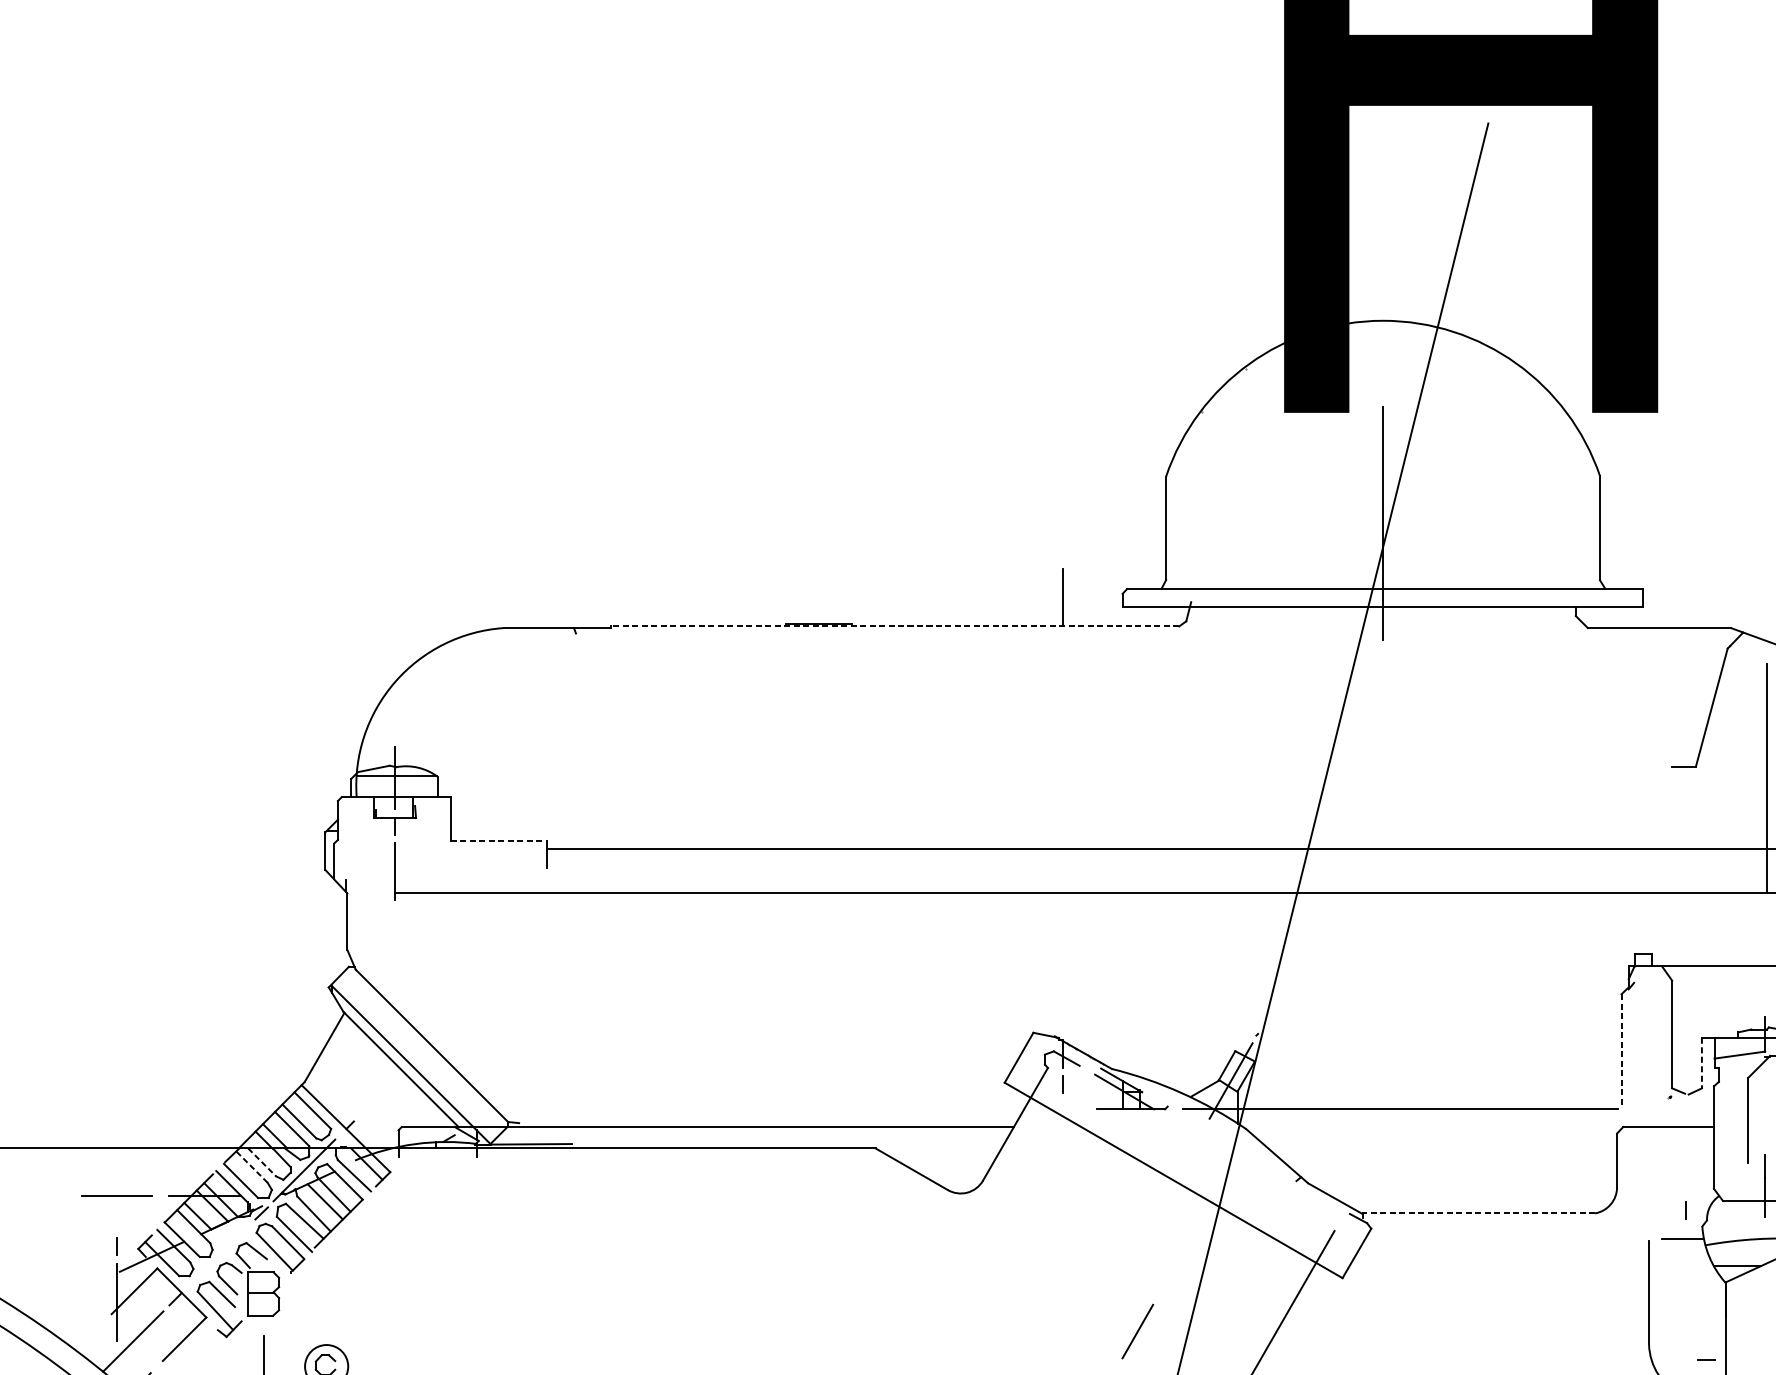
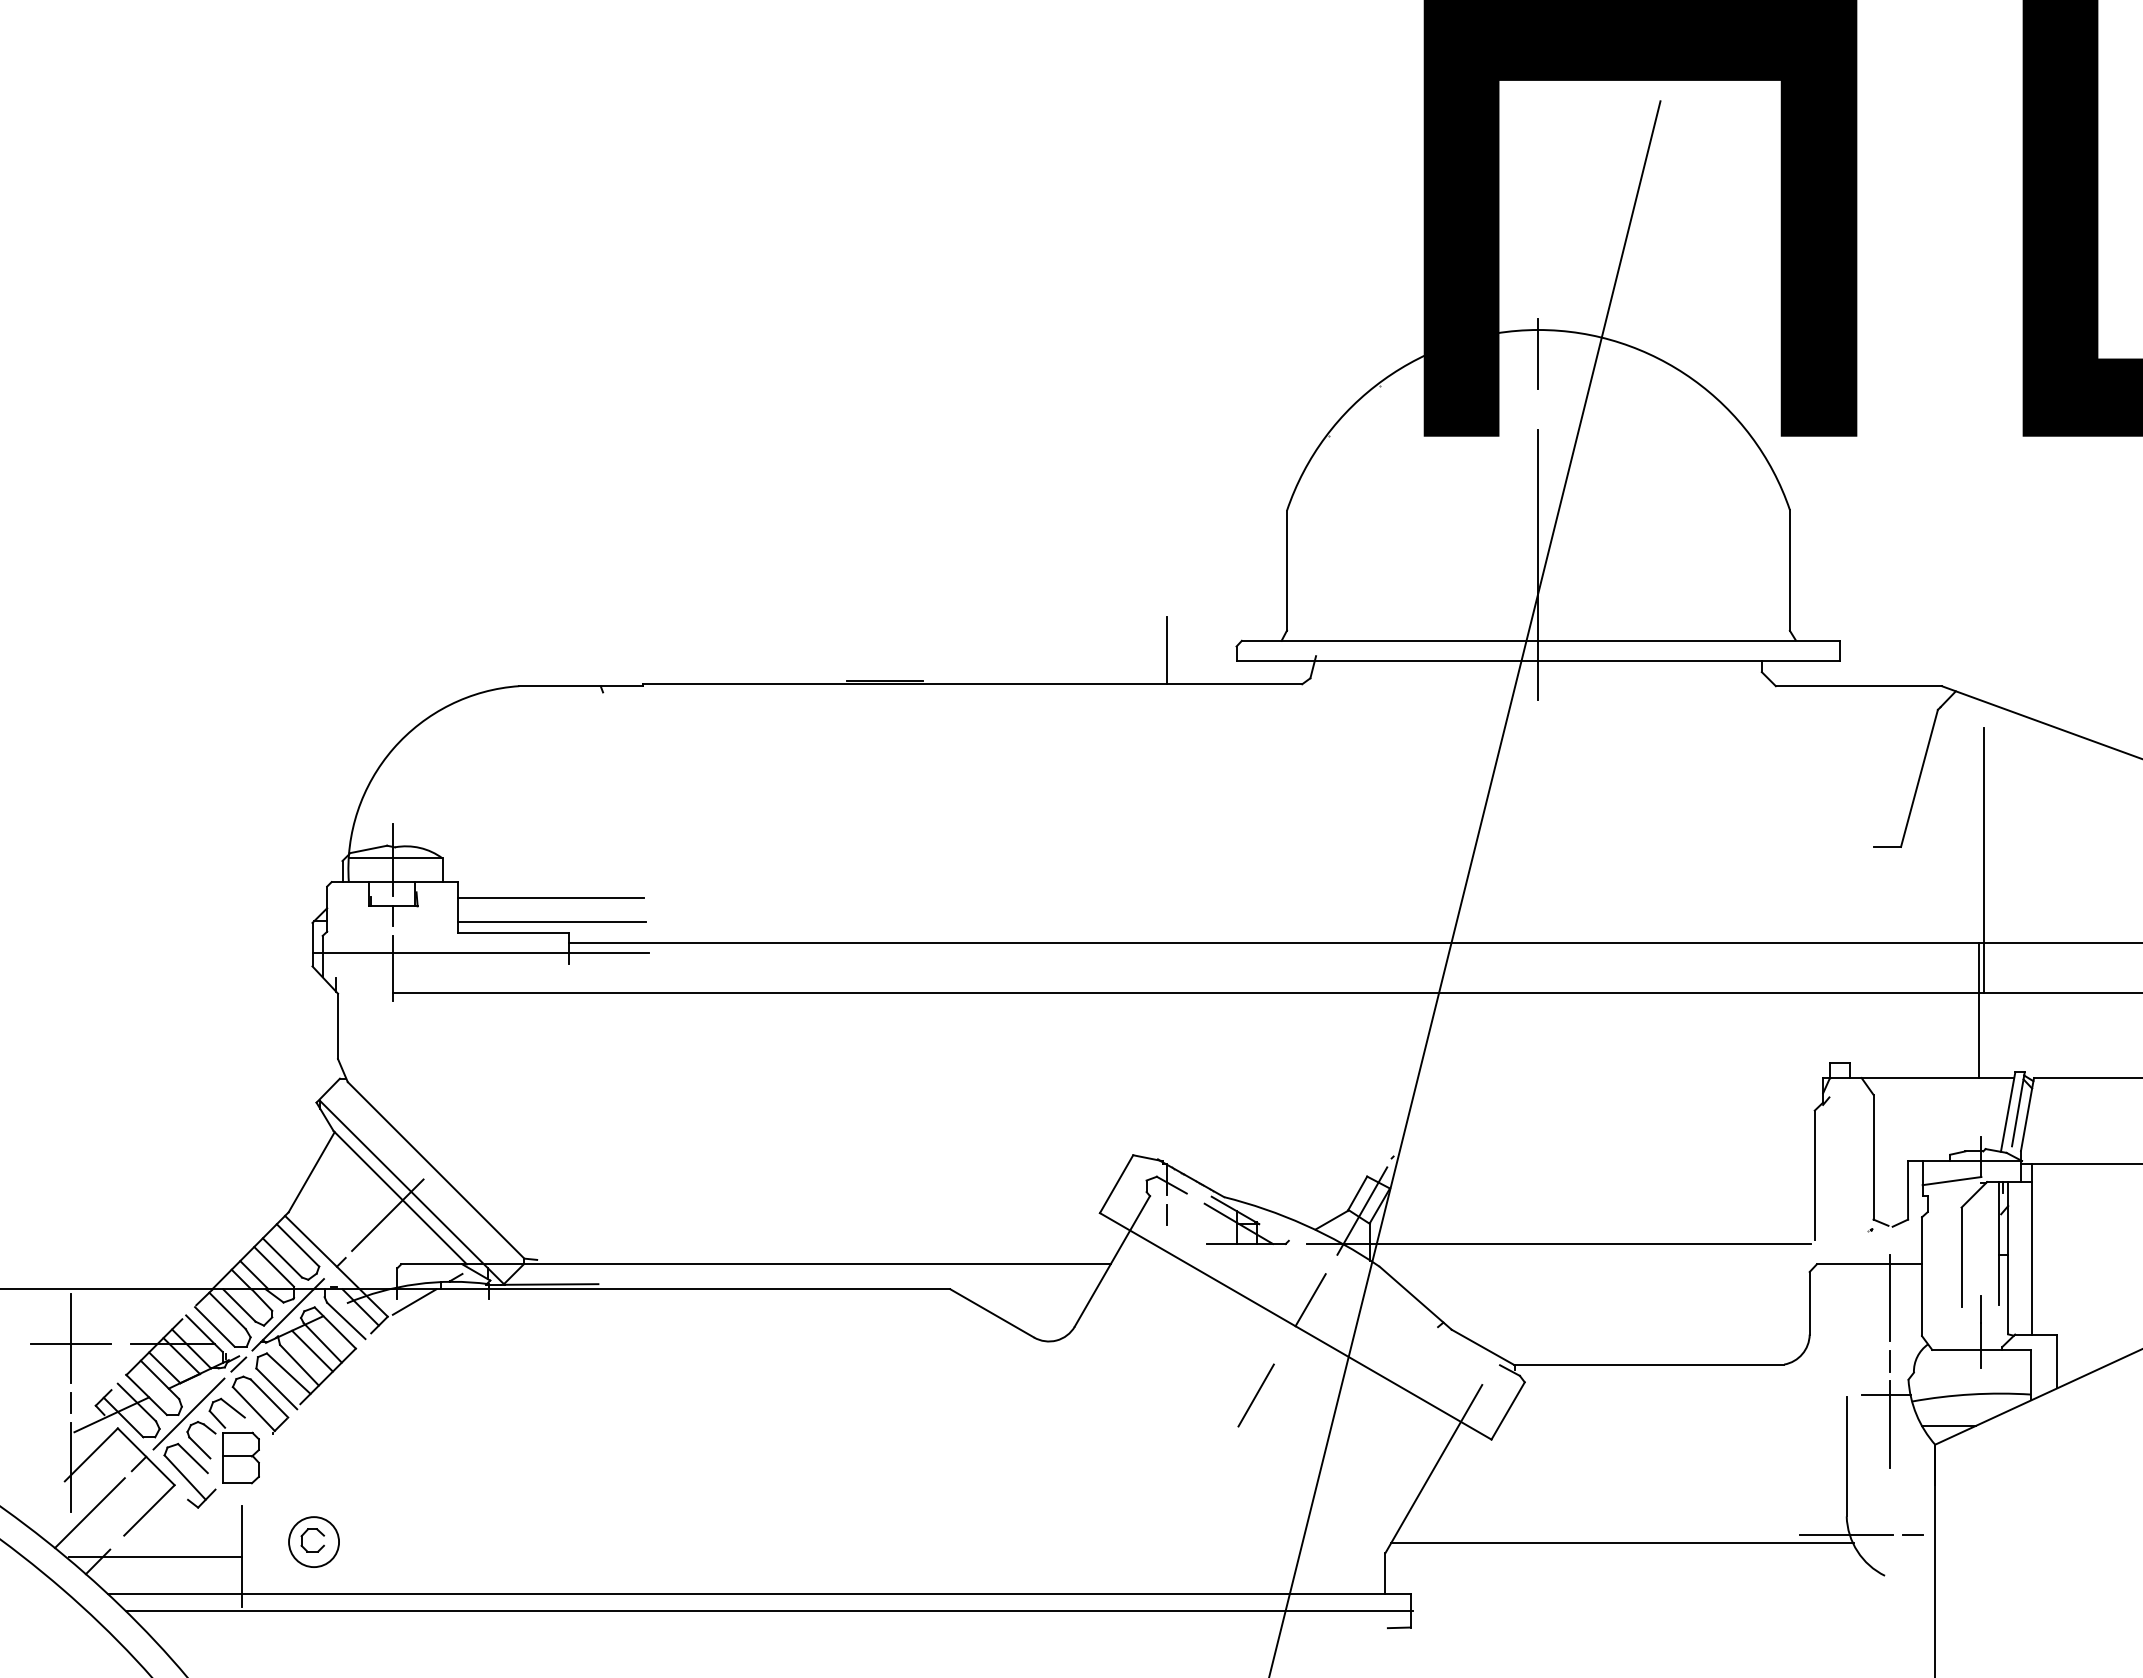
line: (1383, 341) -> (1538, 353), added
line: (894, 626) -> (972, 684), dashed -> solid
line: (530, 811) -> (550, 898), added
line: (531, 831) -> (551, 921), added
line: (498, 840) -> (513, 932), dashed -> solid
line: (470, 857) -> (480, 952), added
line: (1762, 907) -> (1978, 1010), added
line: (1621, 1050) -> (1814, 1175), dashed -> solid
line: (1702, 1063) -> (1908, 1190), dashed -> solid
line: (390, 1083) -> (387, 1214), added
line: (1686, 1155) -> (1890, 1297), added
line: (1186, 1158) -> (1310, 1300), added
line: (413, 1159) -> (414, 1301), added
line: (262, 1162) -> (239, 1305), dashed -> solid
line: (251, 1166) -> (227, 1310), dashed -> solid
line: (117, 1190) -> (71, 1338), added
line: (1478, 1213) -> (1648, 1364), dashed -> solid
line: (218, 1255) -> (188, 1413), added
line: (1686, 1265) -> (1890, 1424), added
line: (1137, 1331) -> (1255, 1395), moved
line: (1647, 1360) -> (1845, 1534), added
line: (1455, 1367) -> (1622, 1543), added

